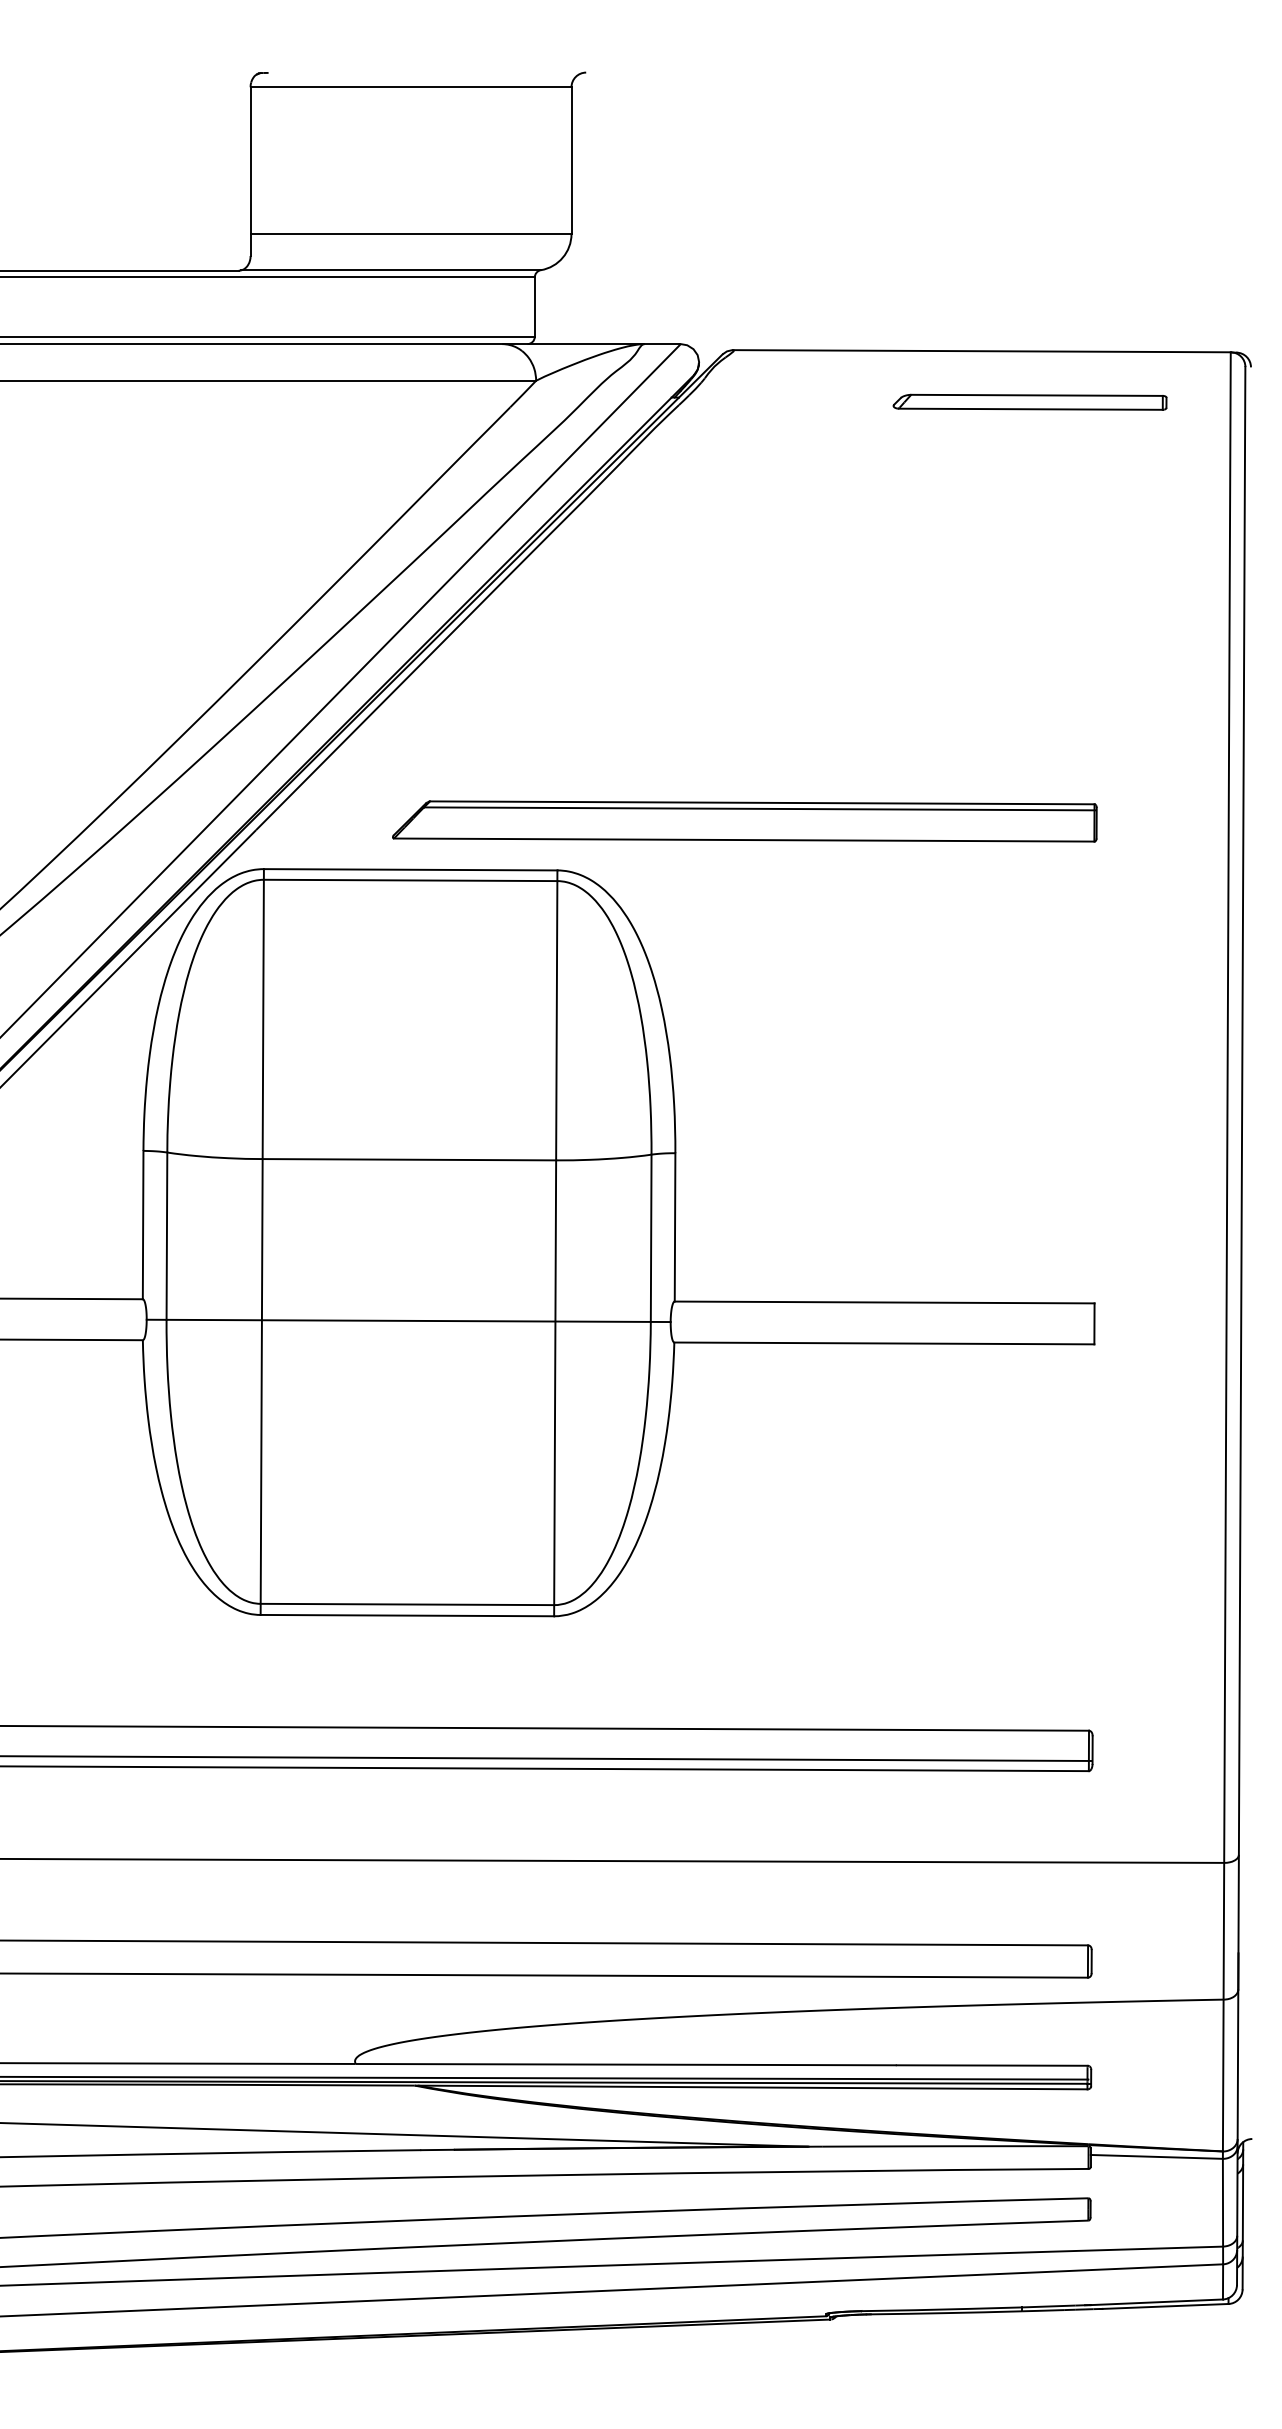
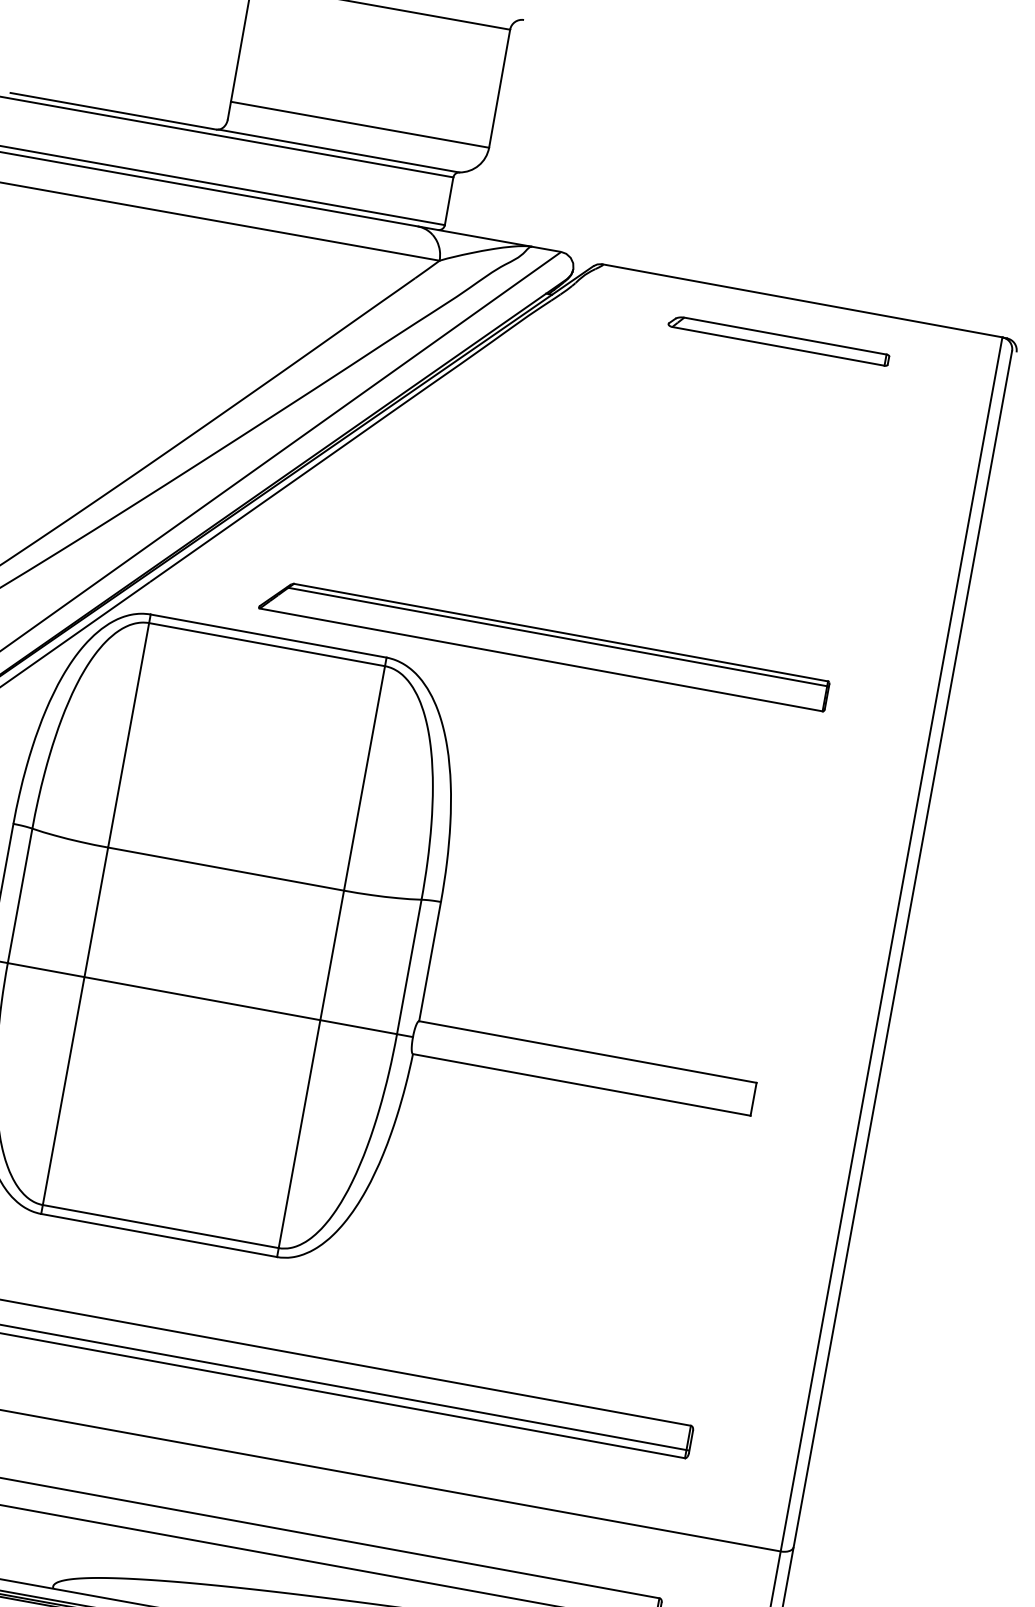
part: (1029, 401) -> (778, 339), moved

